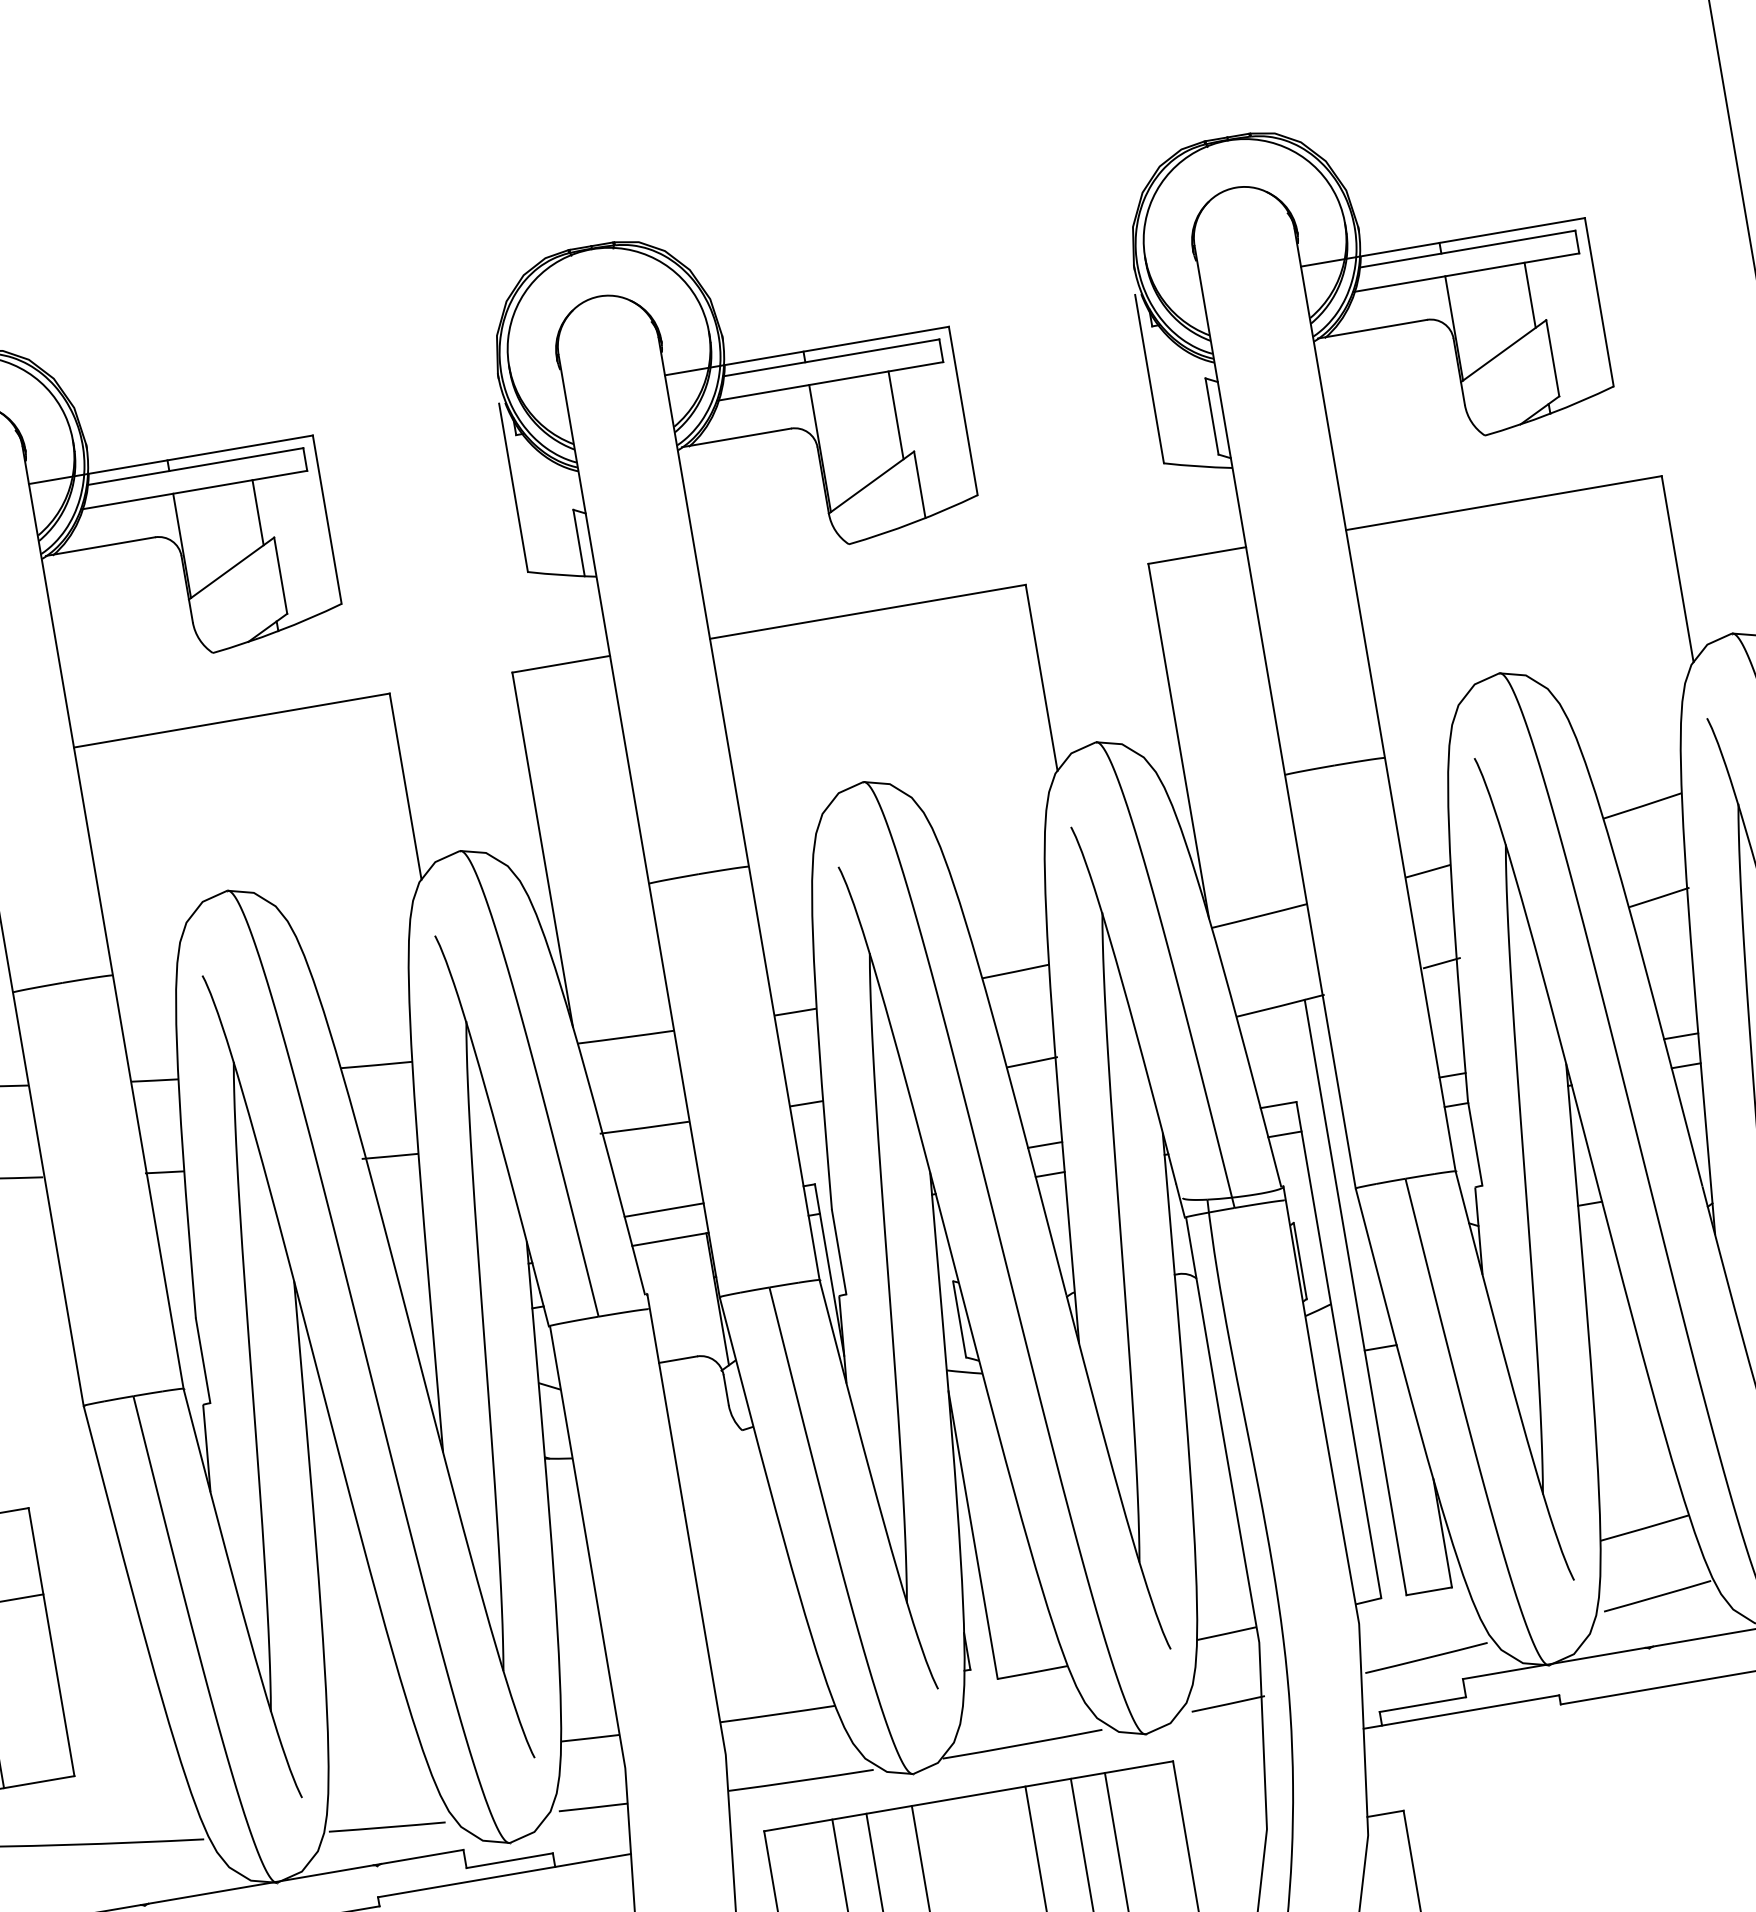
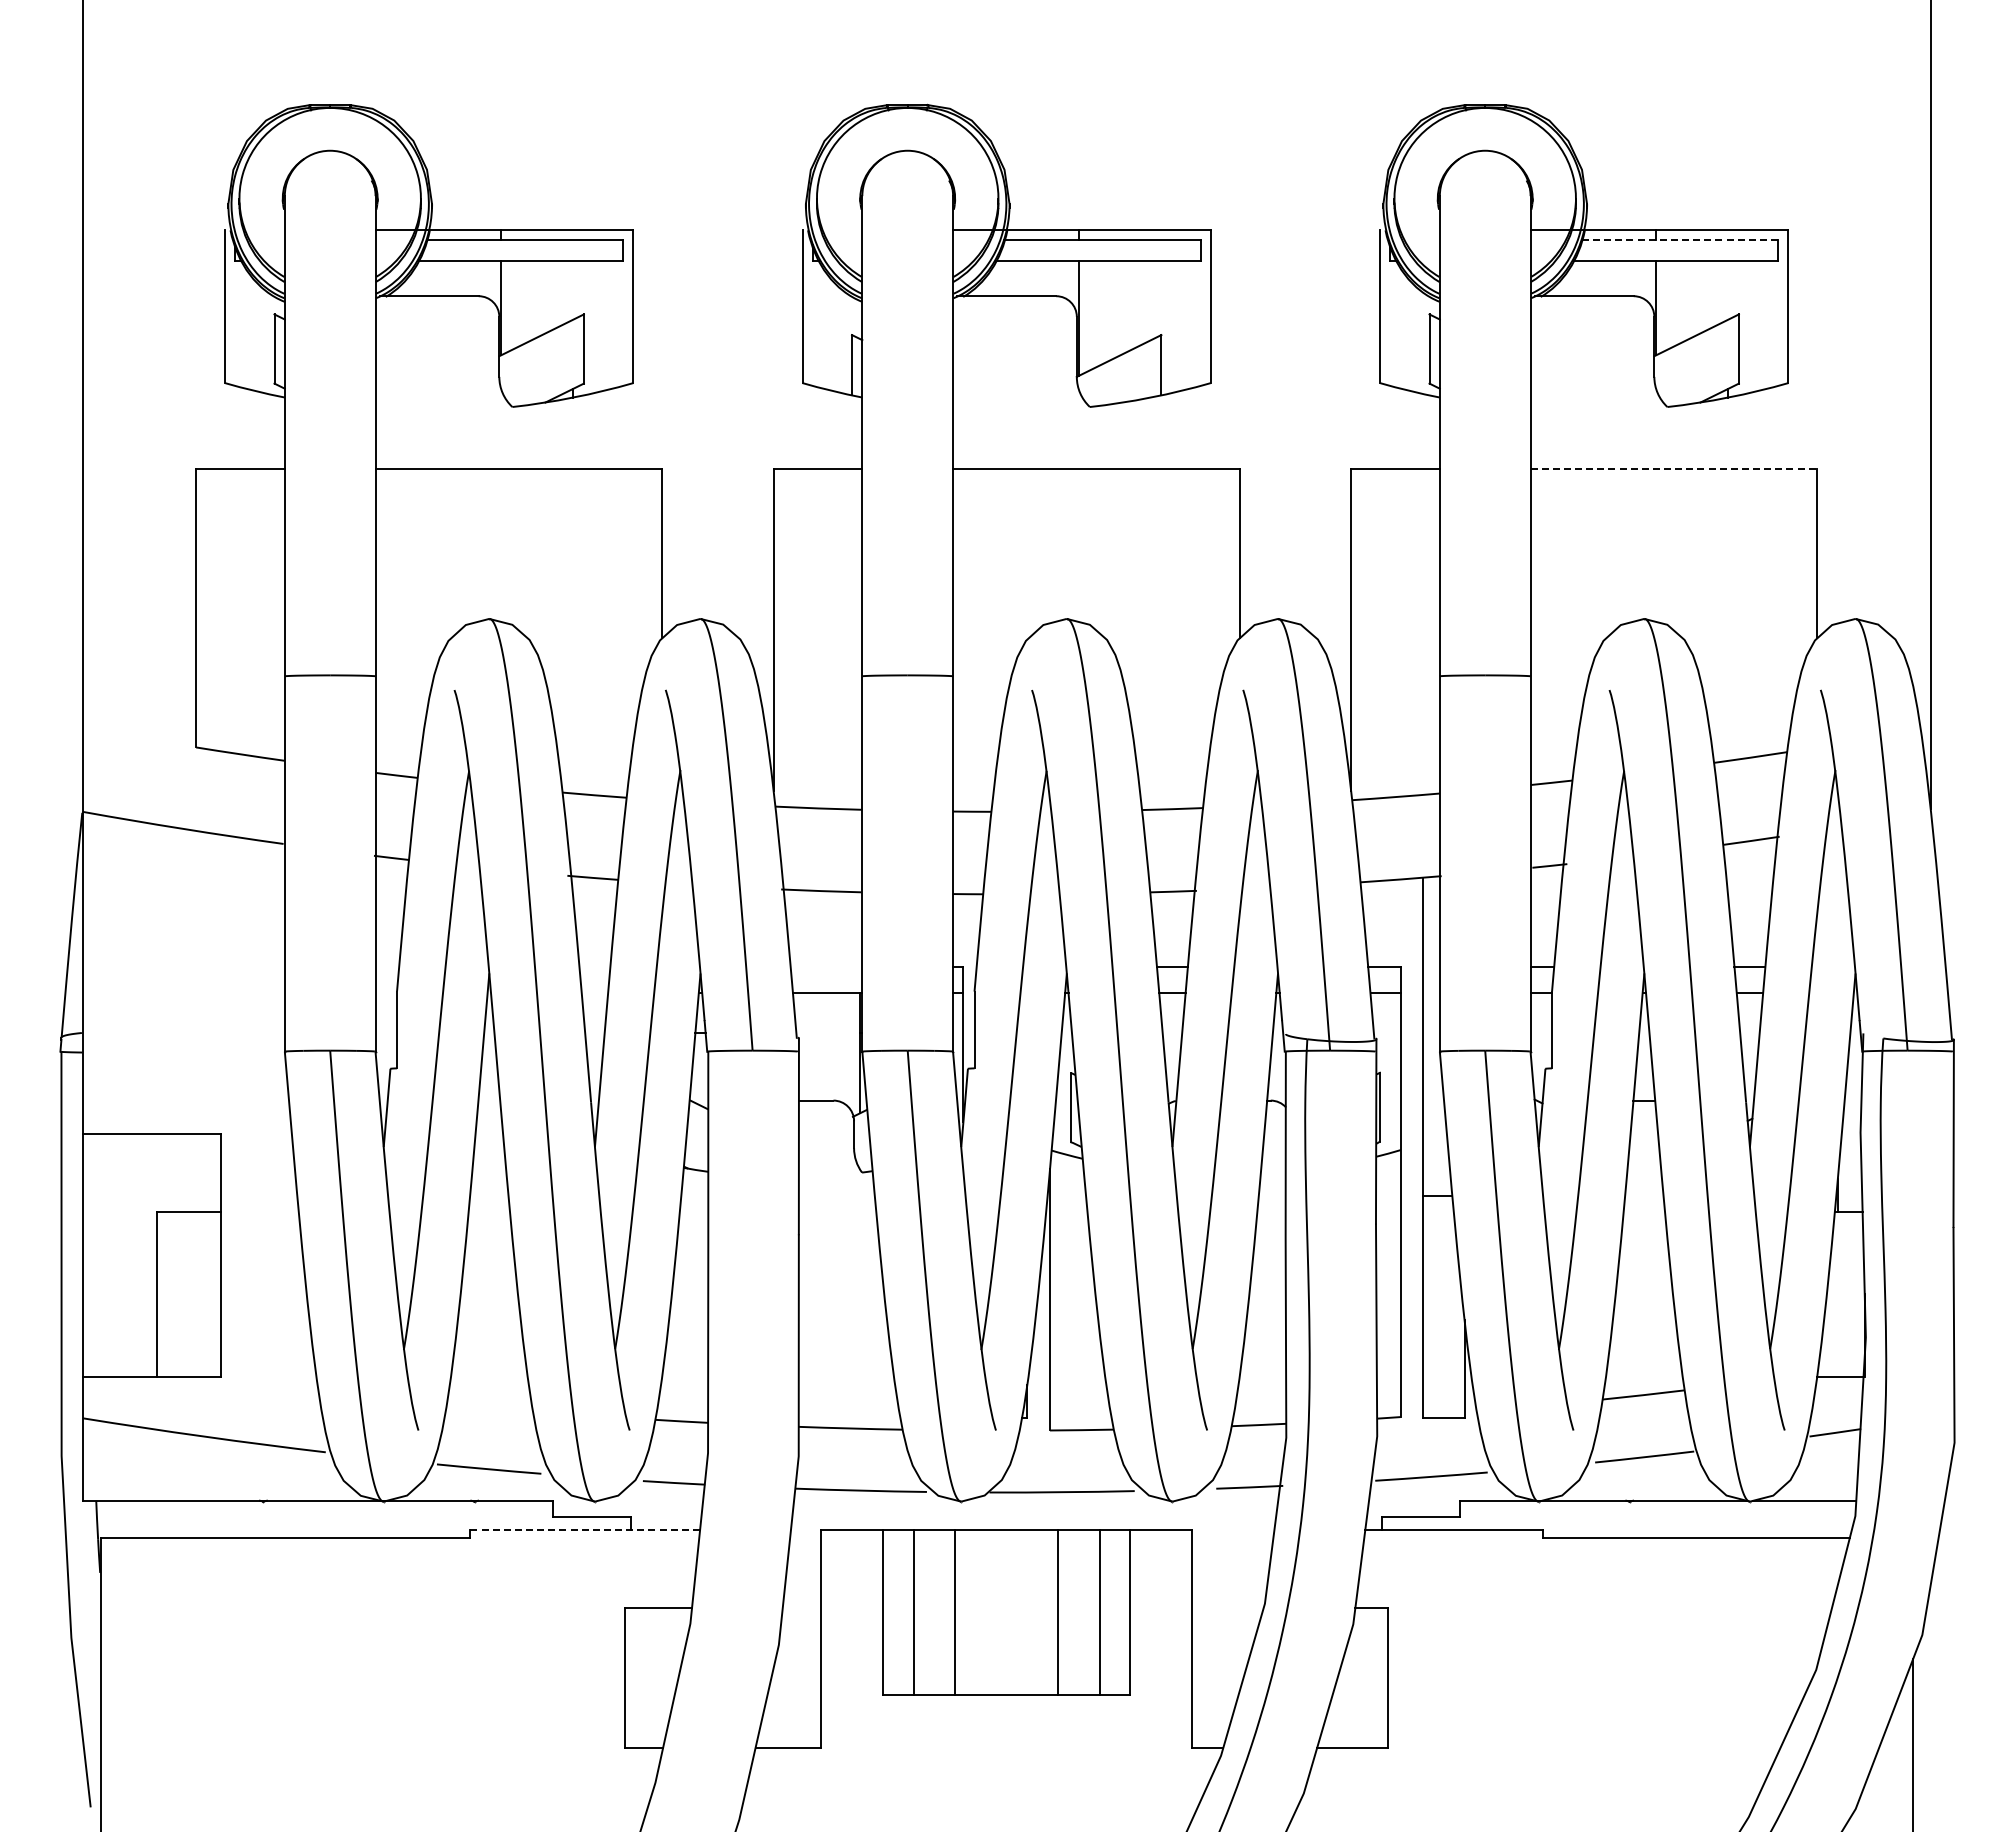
line: (1466, 248) -> (1679, 239), solid -> dashed
line: (1530, 294) -> (1728, 289), removed
line: (895, 415) -> (1150, 300), removed
line: (1504, 503) -> (1674, 469), solid -> dashed
line: (258, 512) -> (573, 289), removed
line: (664, 1210) -> (826, 966), removed
line: (504, 1875) -> (585, 1529), solid -> dashed

